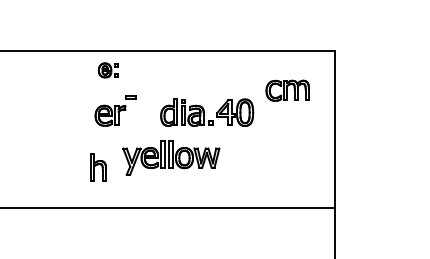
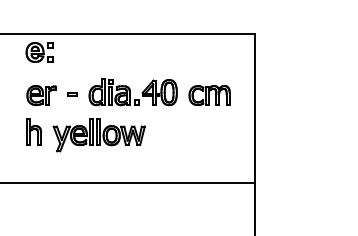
part: (108, 70) -> (39, 52), size x1.43
part: (287, 90) -> (209, 95), moved
part: (130, 97) -> (71, 94), moved
part: (98, 167) -> (33, 132), moved

